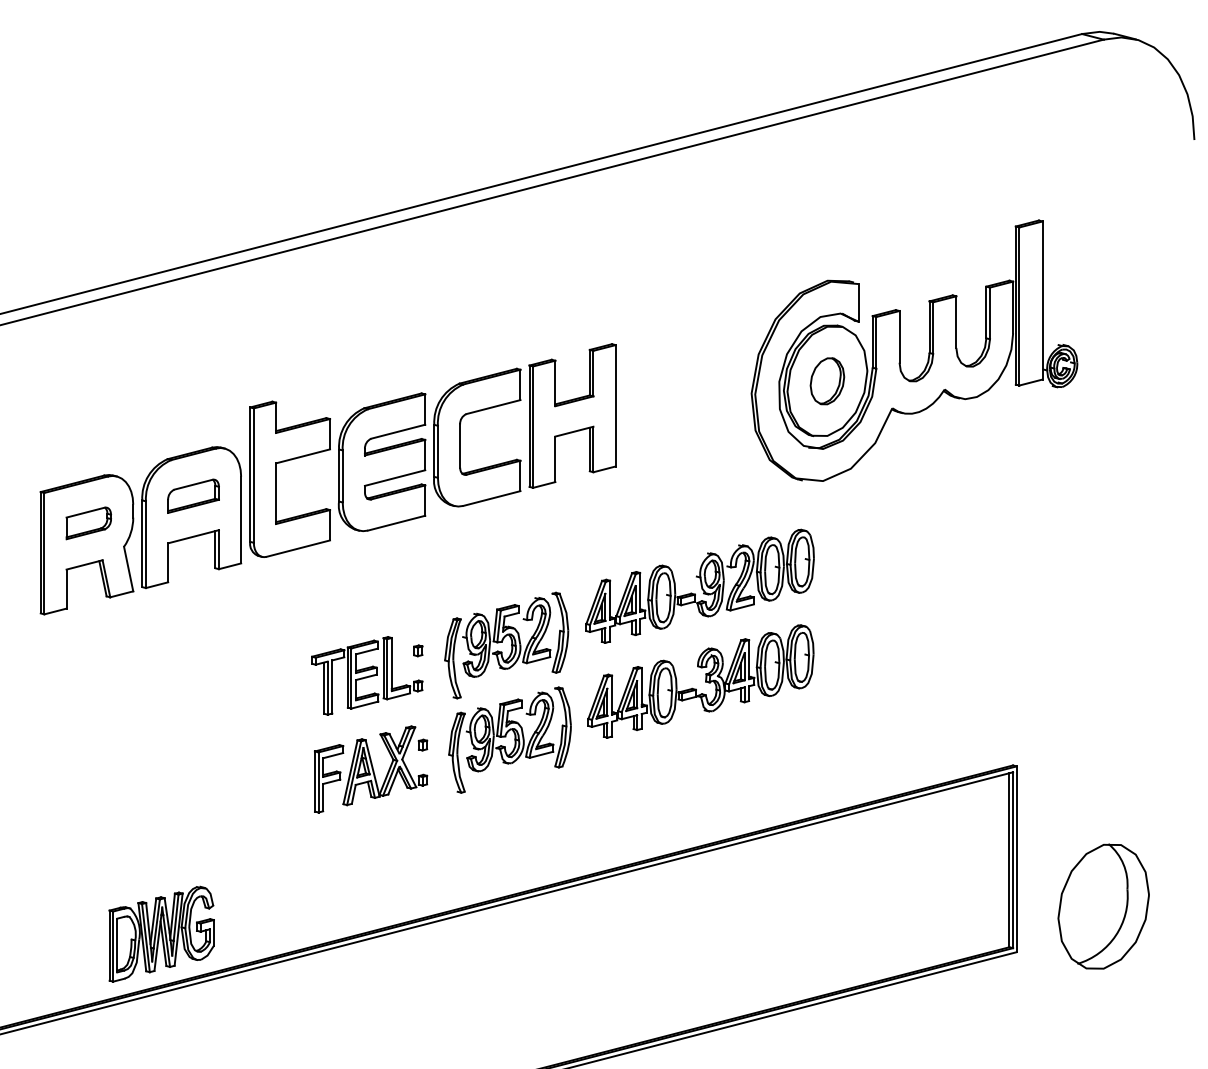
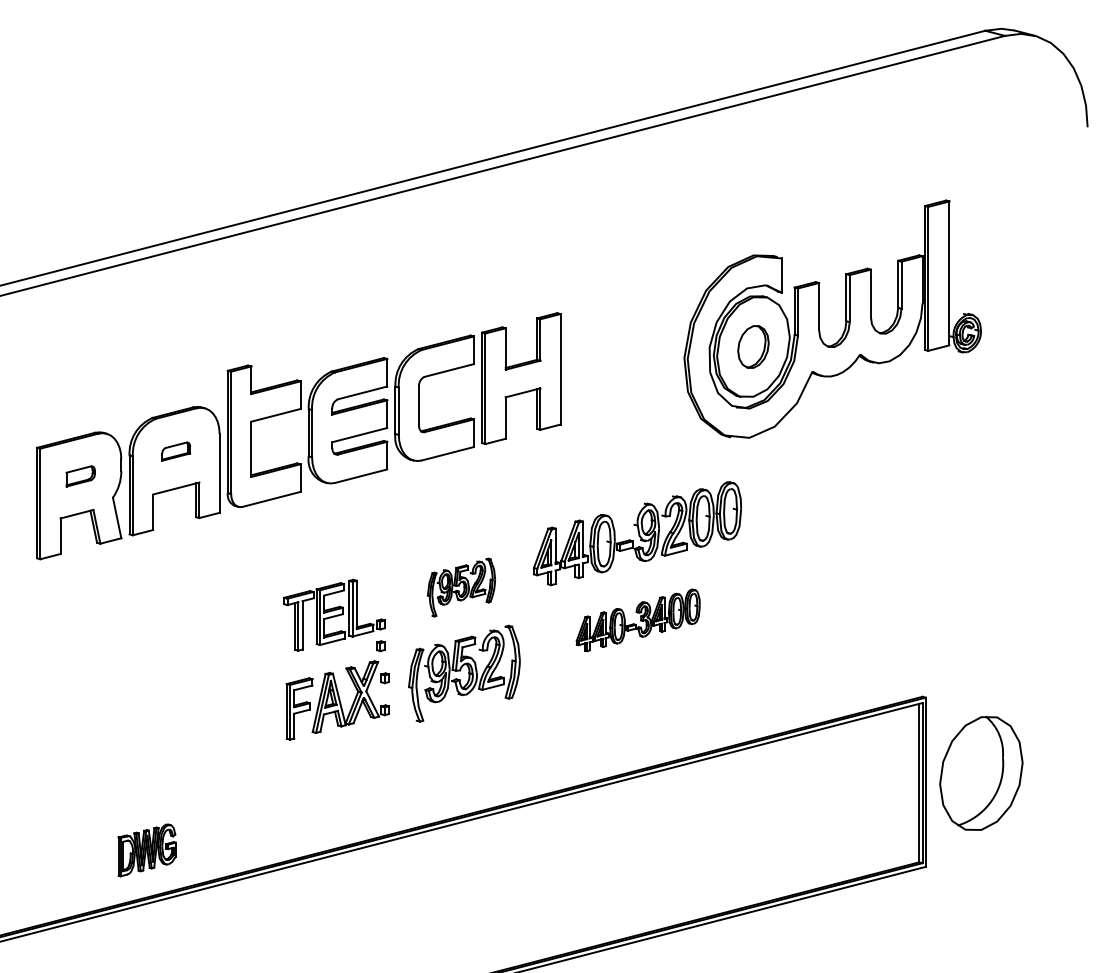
part: (193, 495) -> (176, 450), size x0.6
part: (88, 523) -> (80, 476), size x0.7
part: (506, 645) -> (461, 587), size x0.6
part: (418, 650) -> (381, 645), moved
part: (700, 681) -> (637, 620), size x0.6
part: (1103, 906) -> (981, 773), moved
part: (161, 933) -> (147, 849), size x0.6

